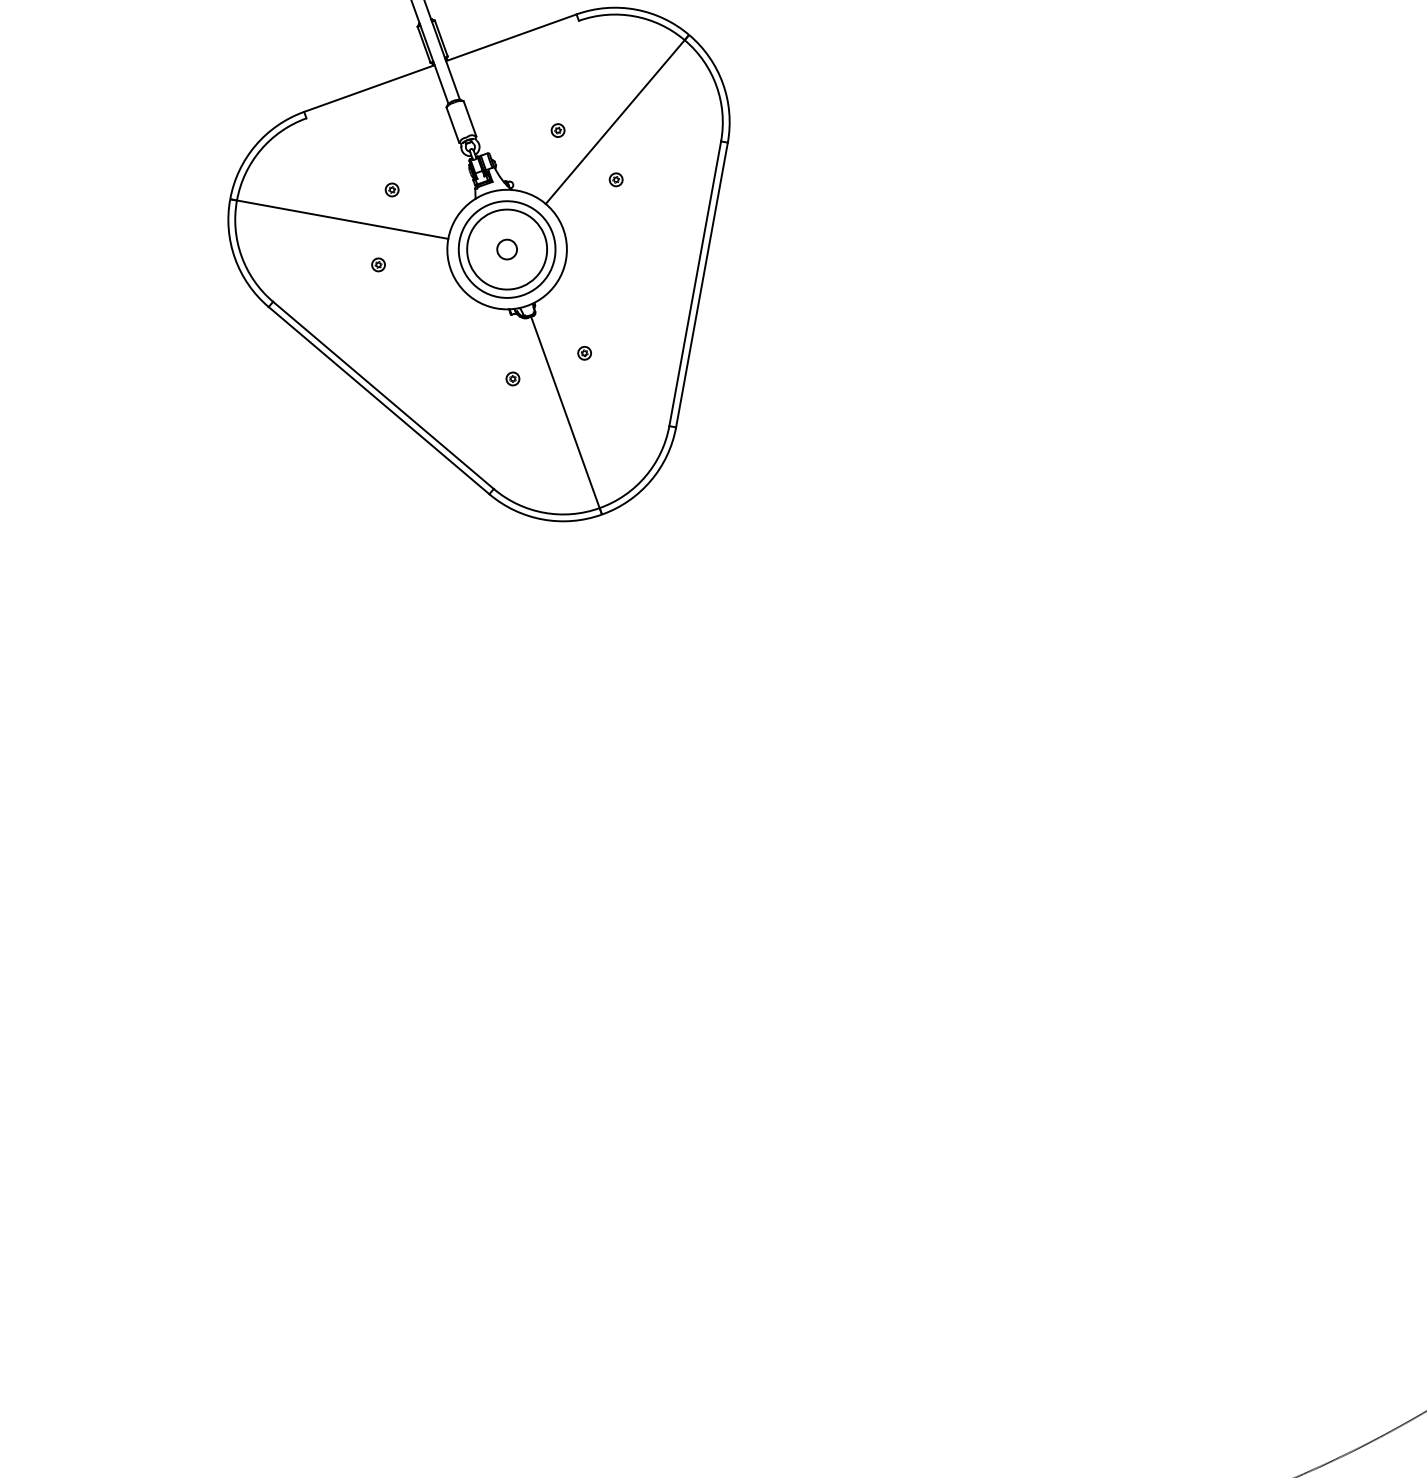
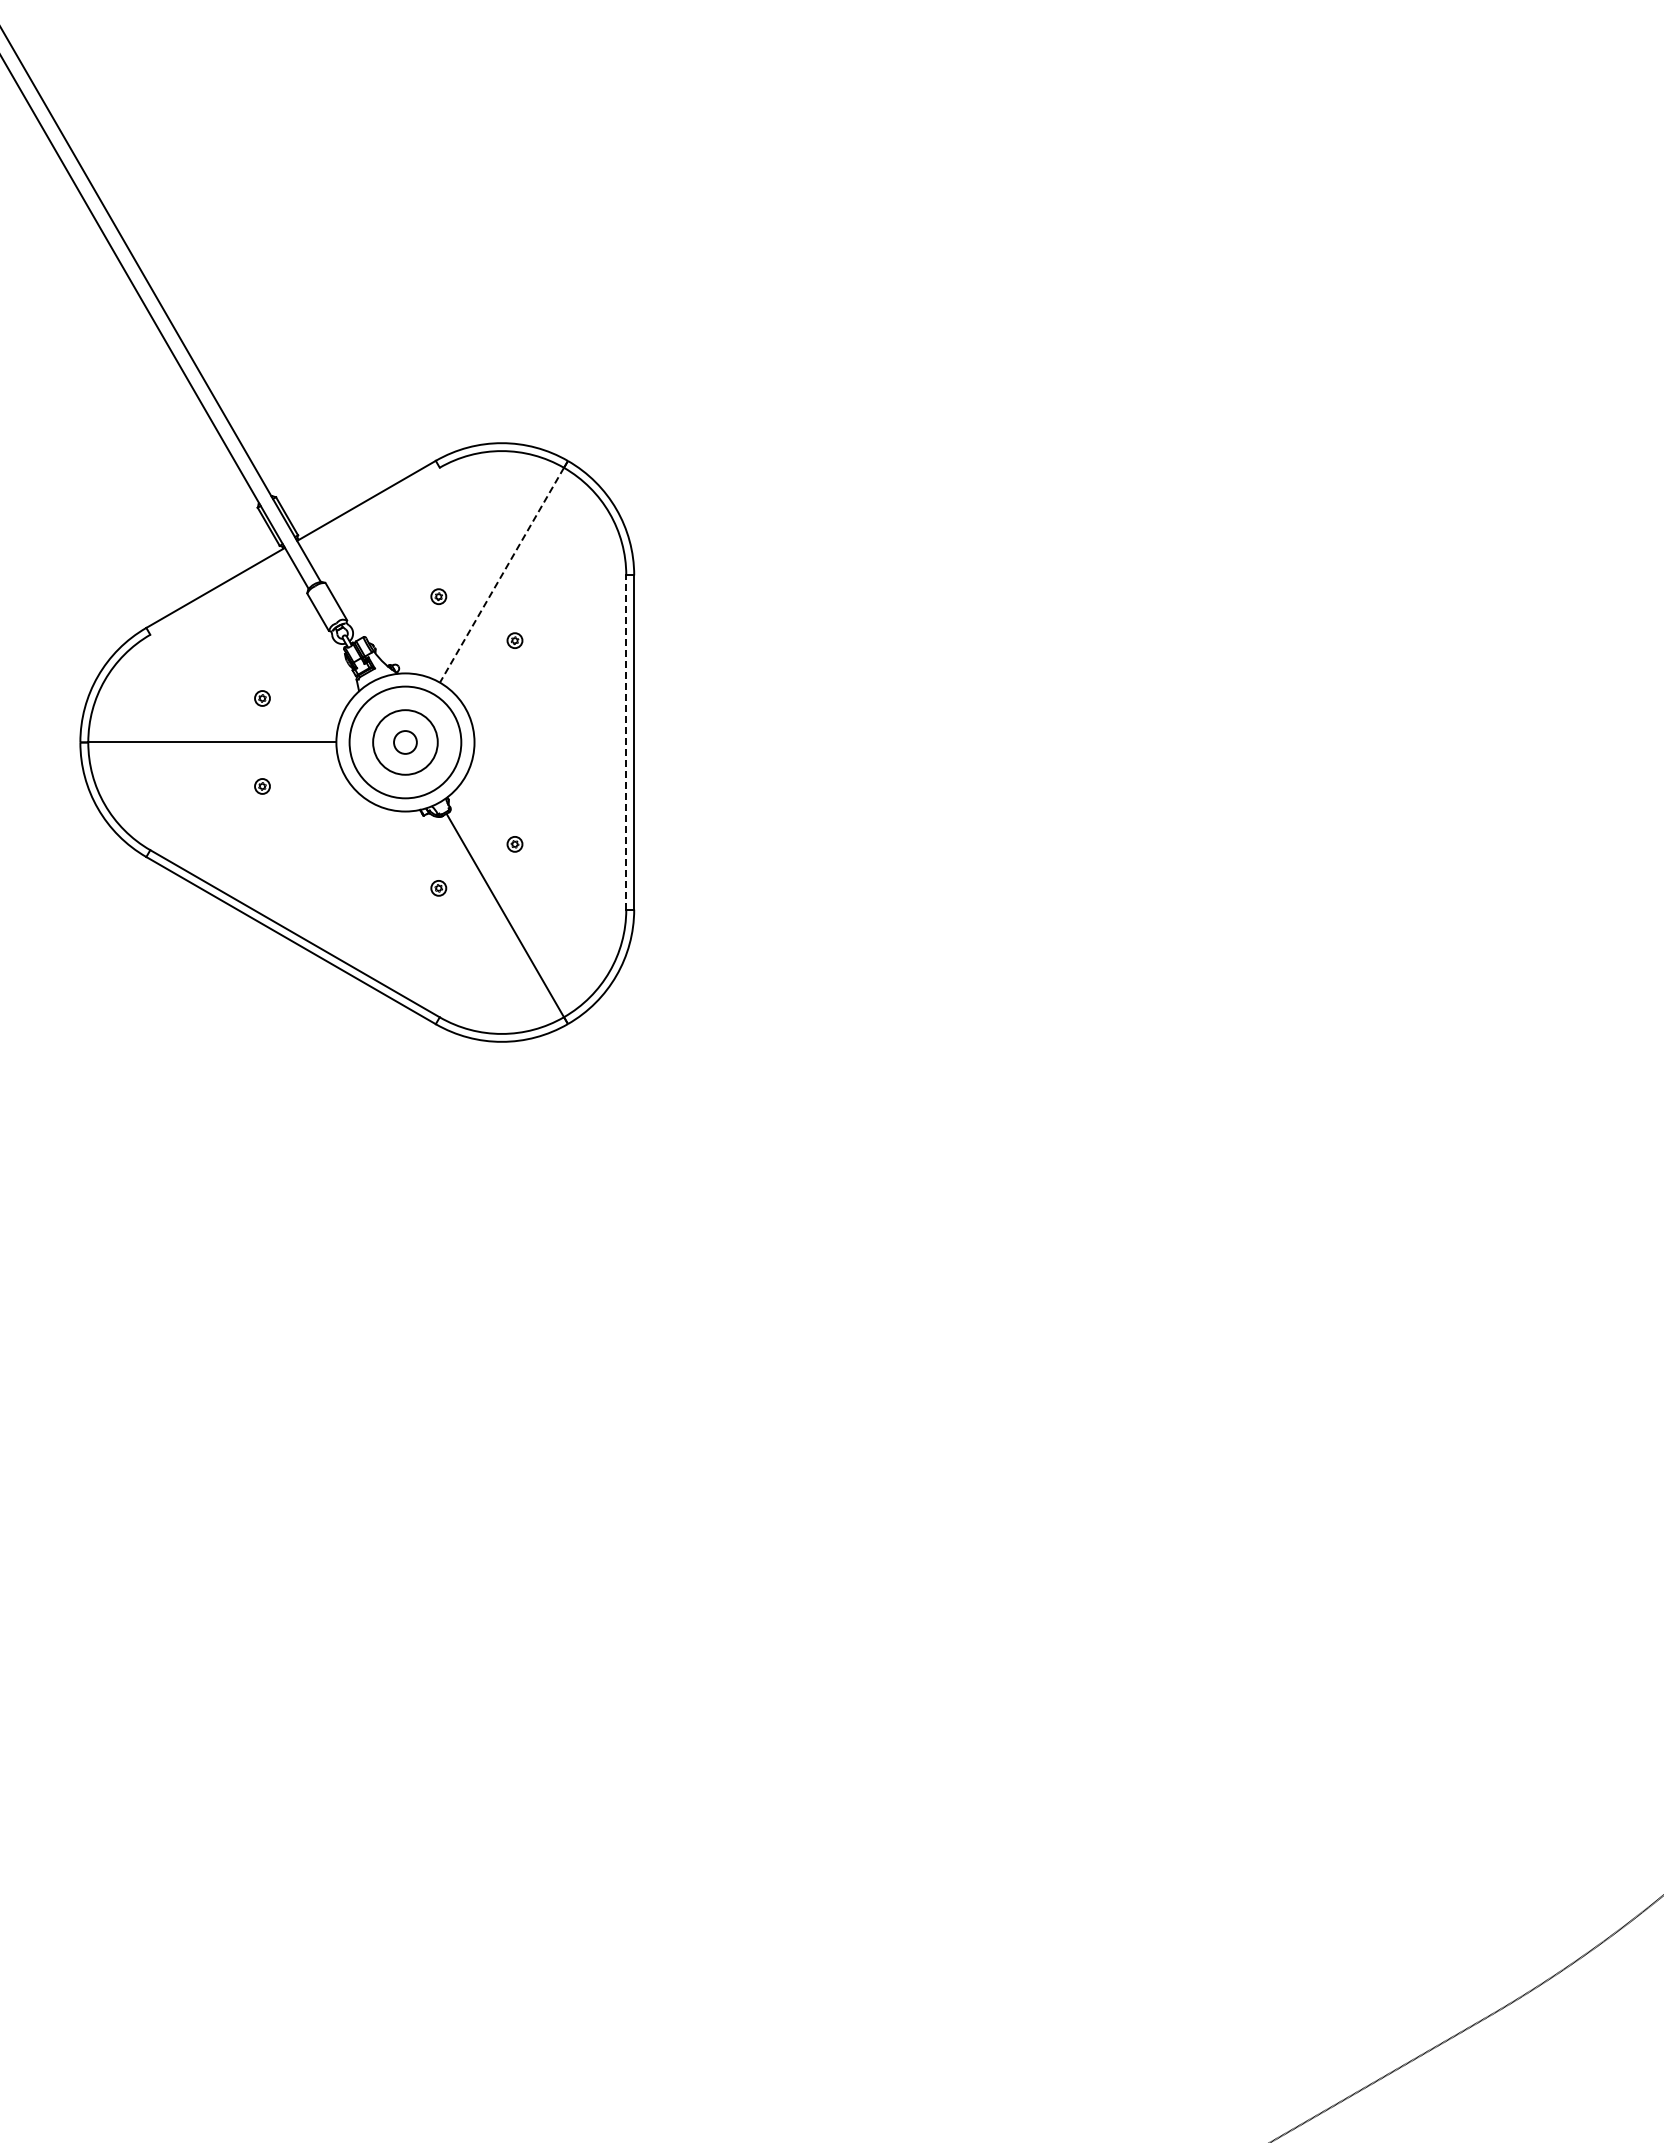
line: (614, 122) -> (501, 575), solid -> dashed
circle: (507, 249) -> (405, 742), size x0.7
line: (695, 283) -> (626, 742), solid -> dashed

